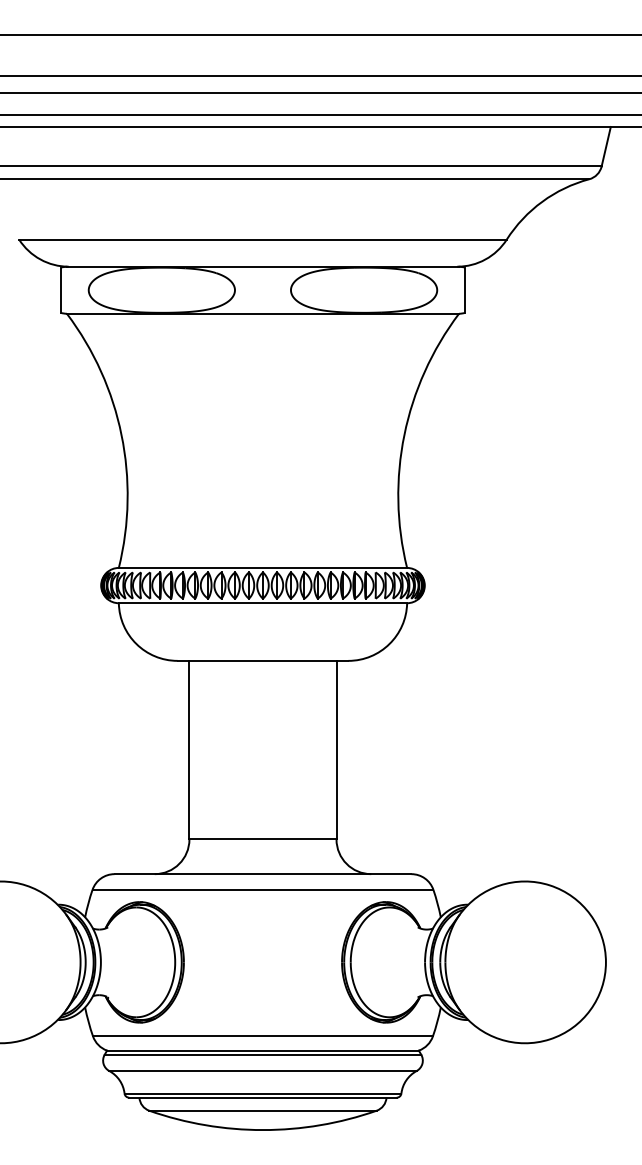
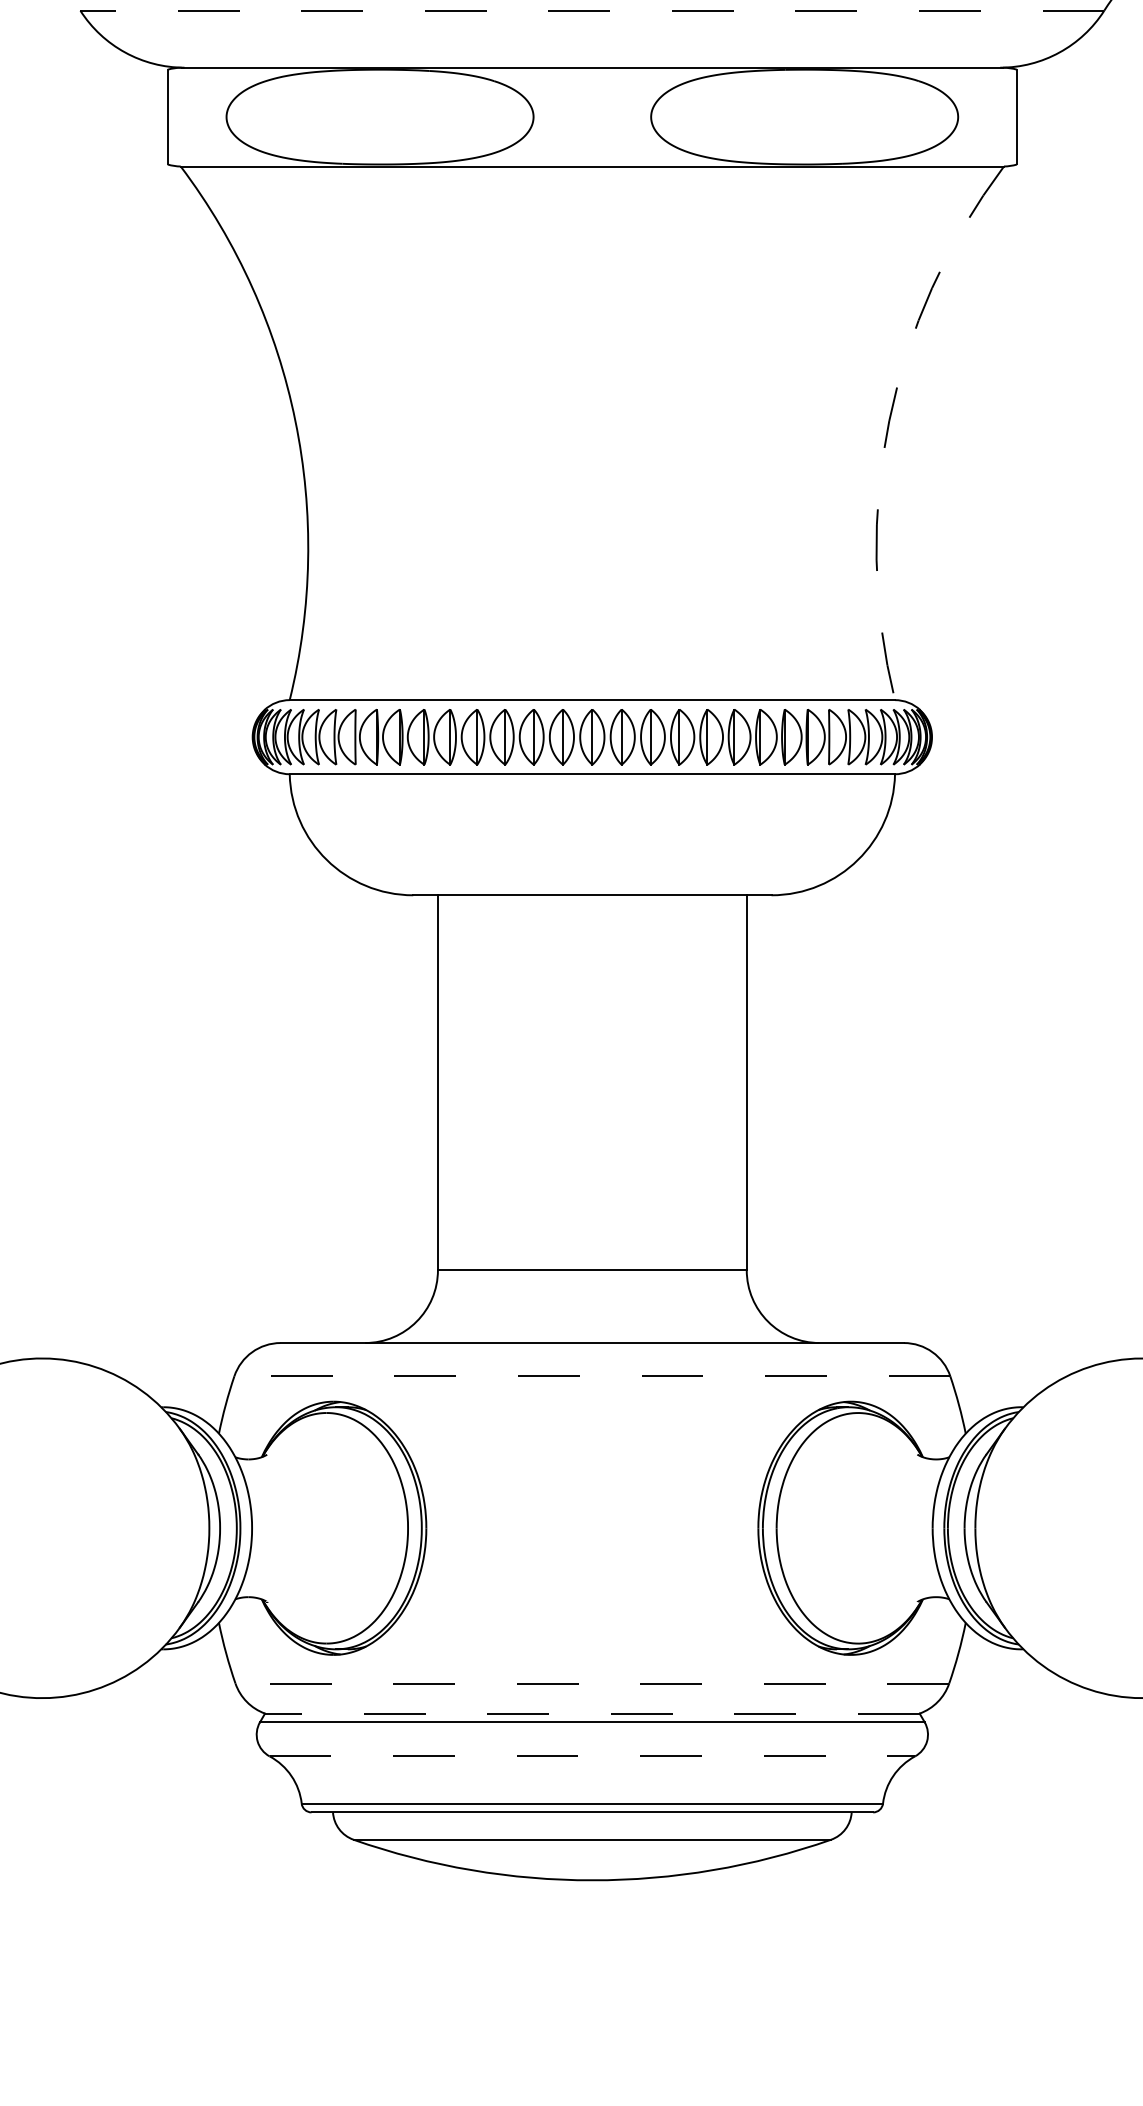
line: (262, 239) -> (591, 10), solid -> dashed
arc: (404, 435) -> (889, 422), solid -> dashed
line: (262, 889) -> (591, 1375), solid -> dashed
line: (263, 1036) -> (593, 1683), solid -> dashed
line: (262, 1050) -> (591, 1713), solid -> dashed
line: (262, 1071) -> (591, 1757), solid -> dashed

